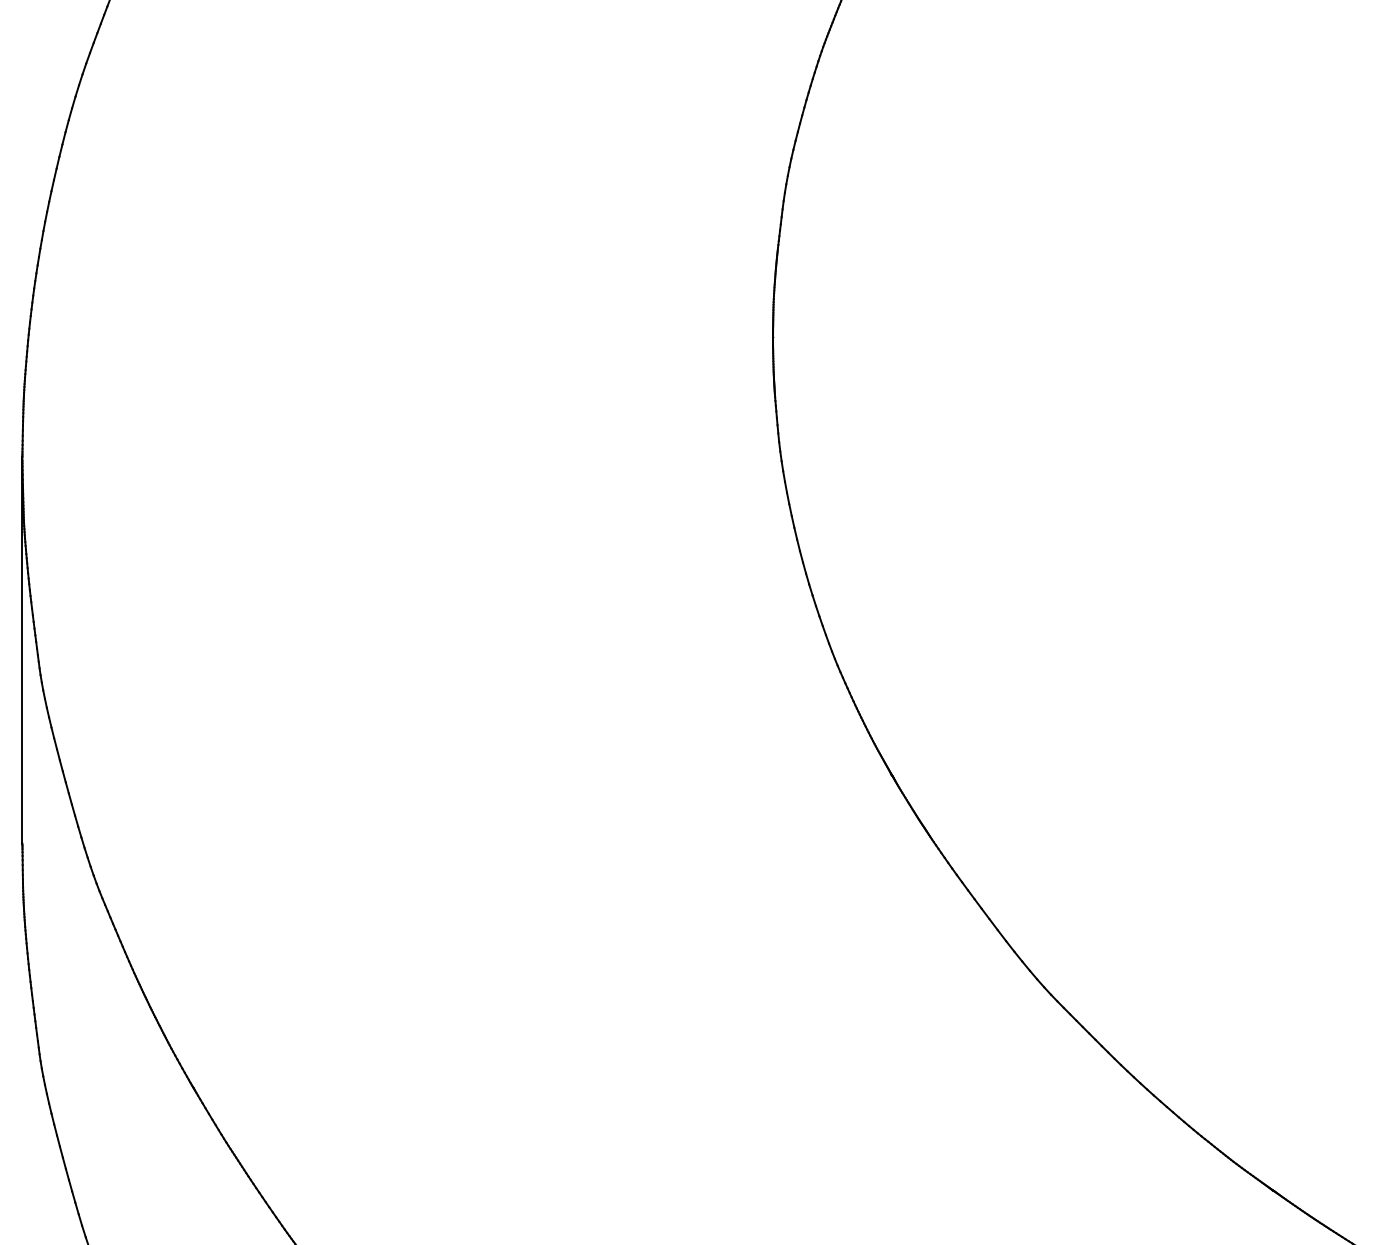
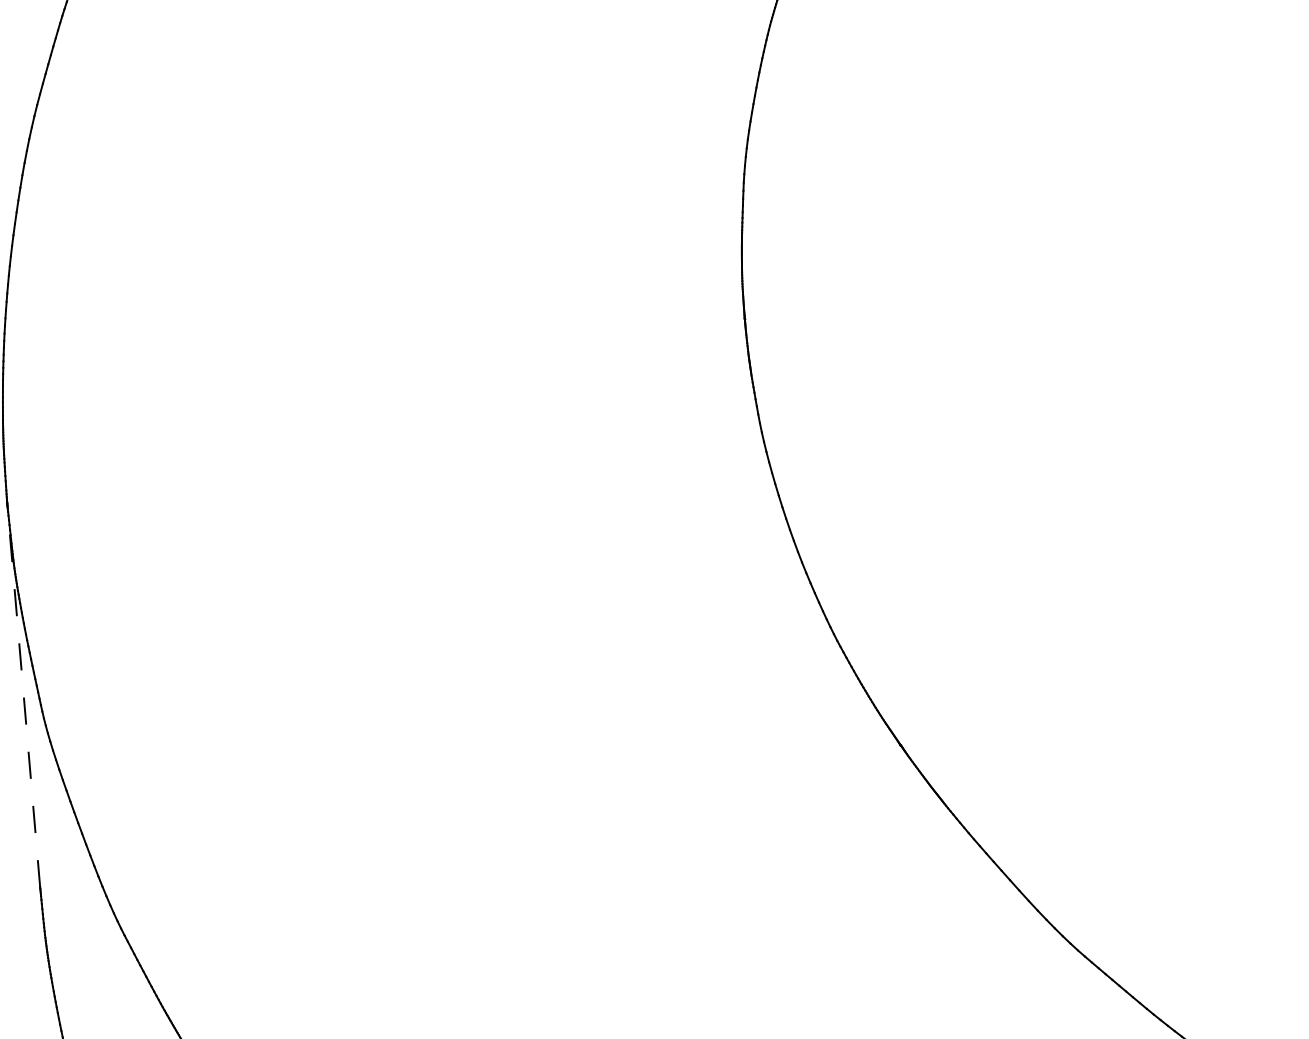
line: (22, 650) -> (23, 695), solid -> dashed

